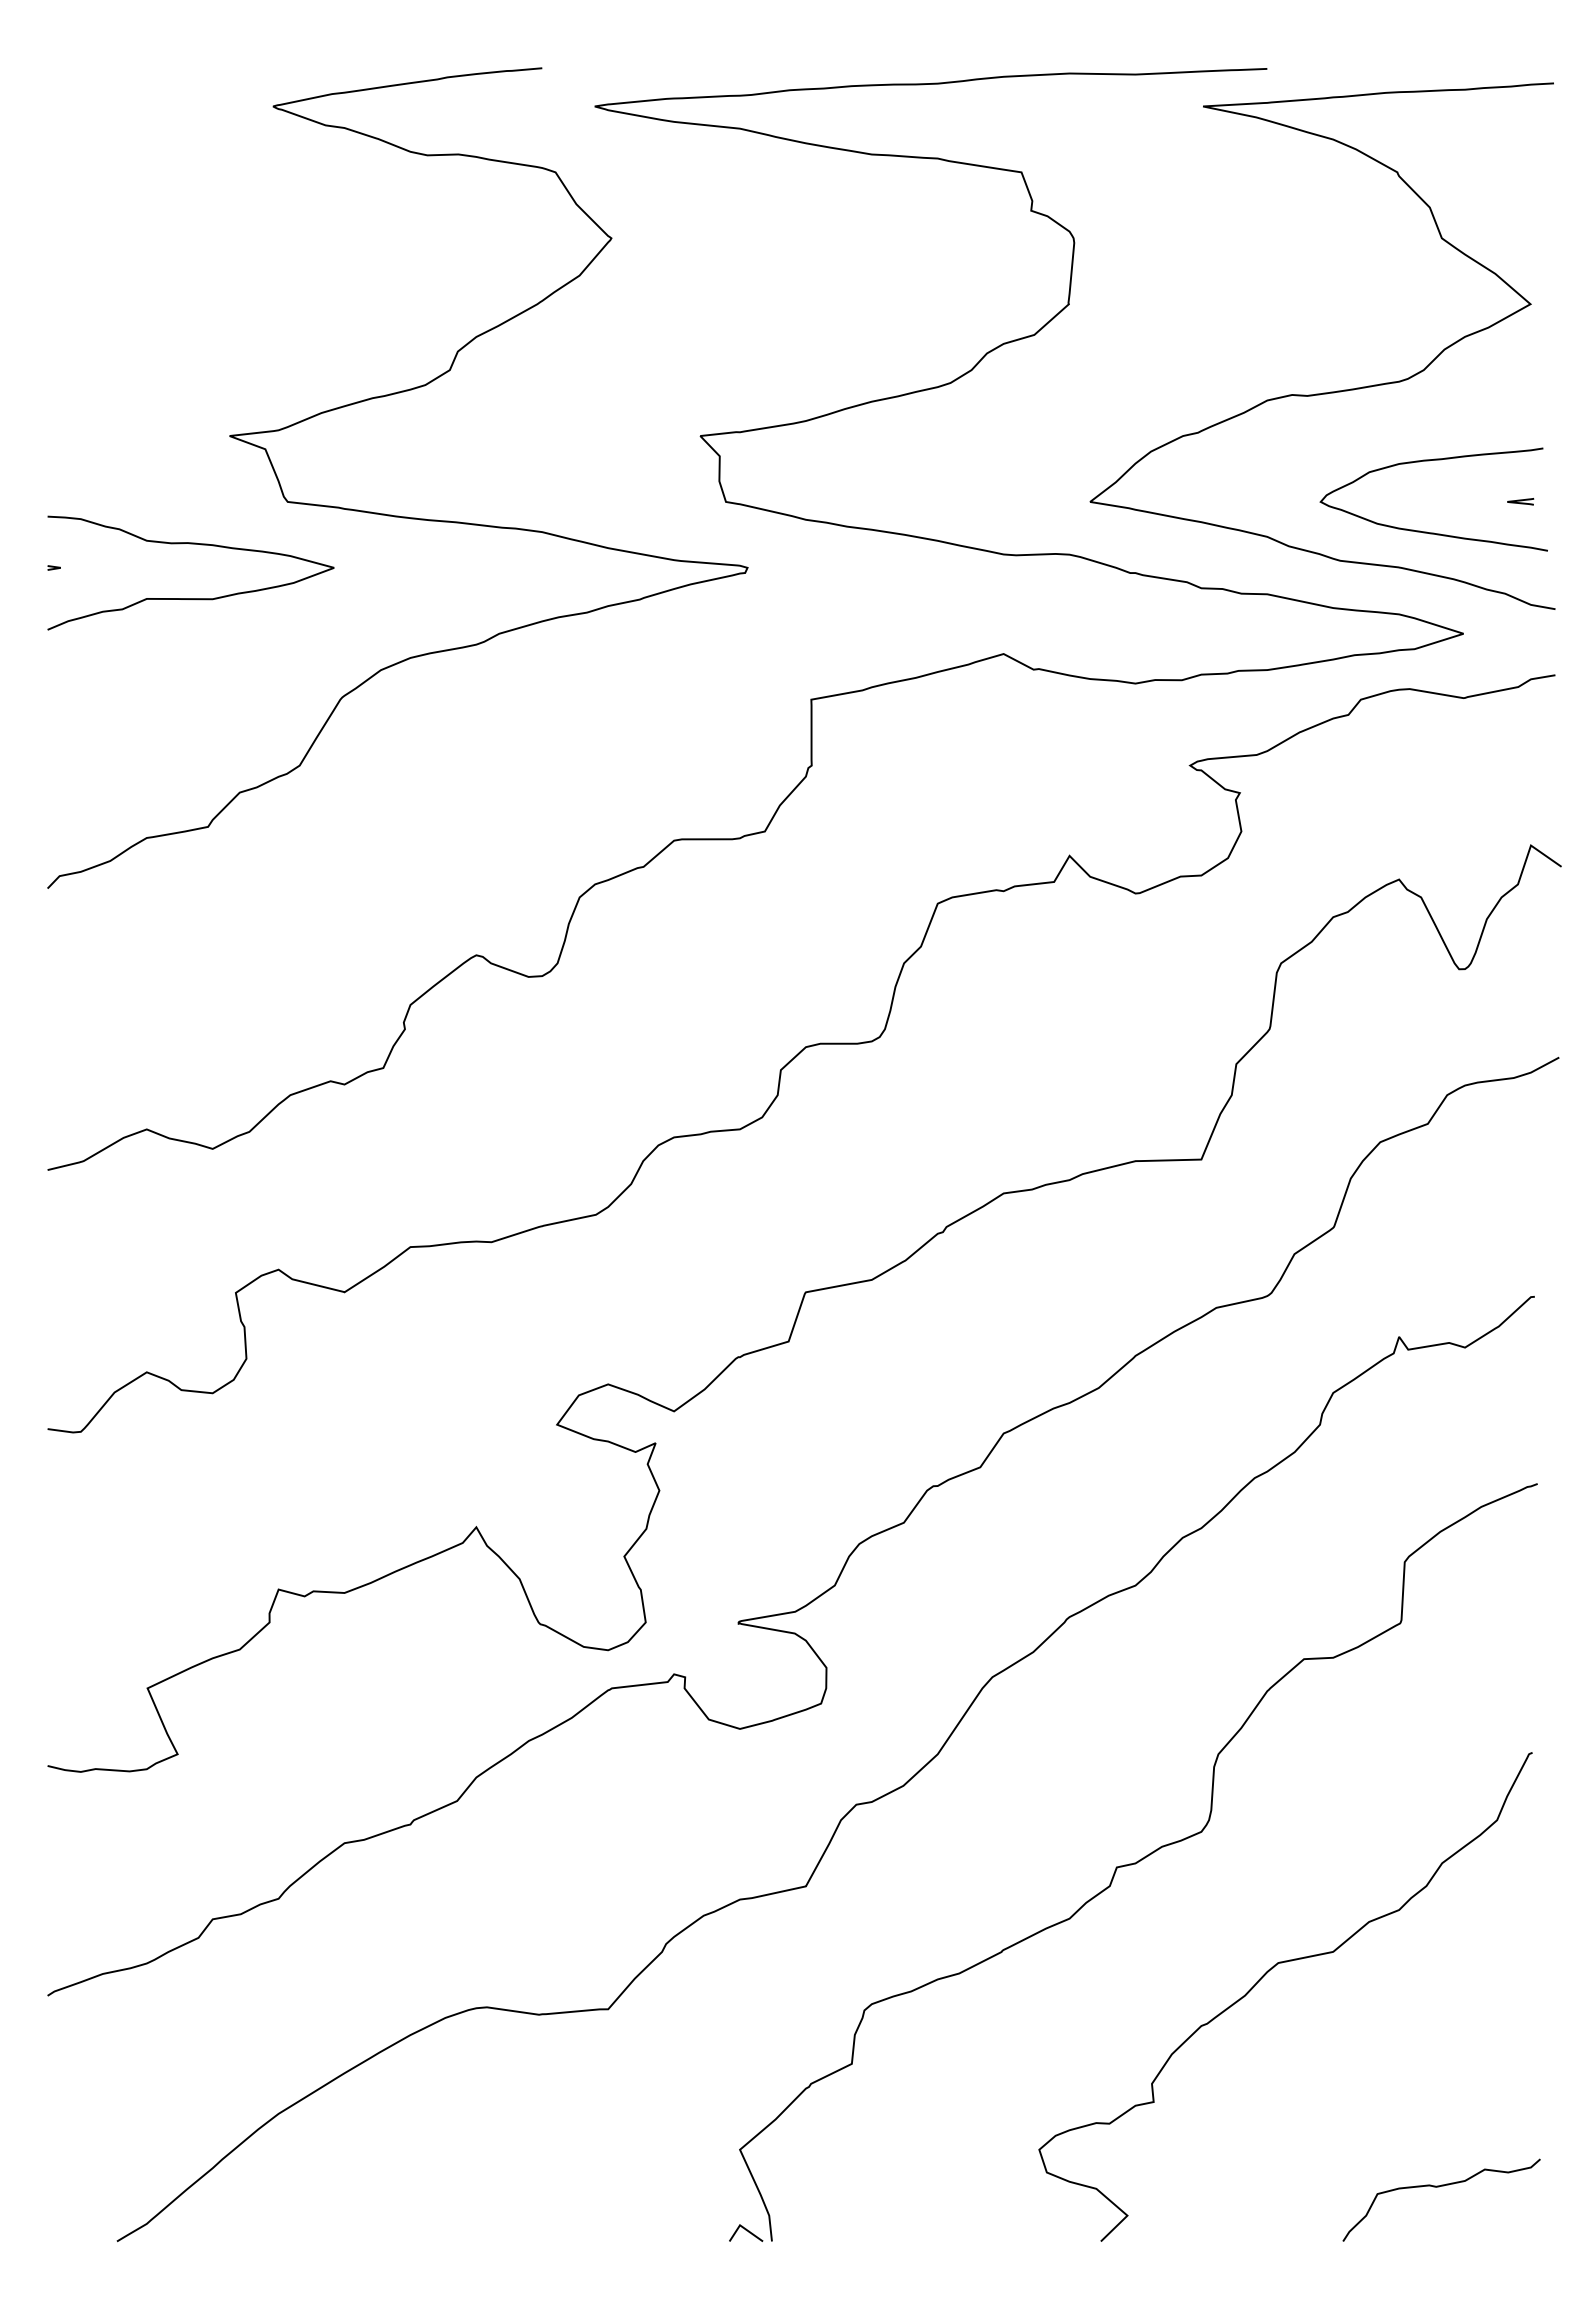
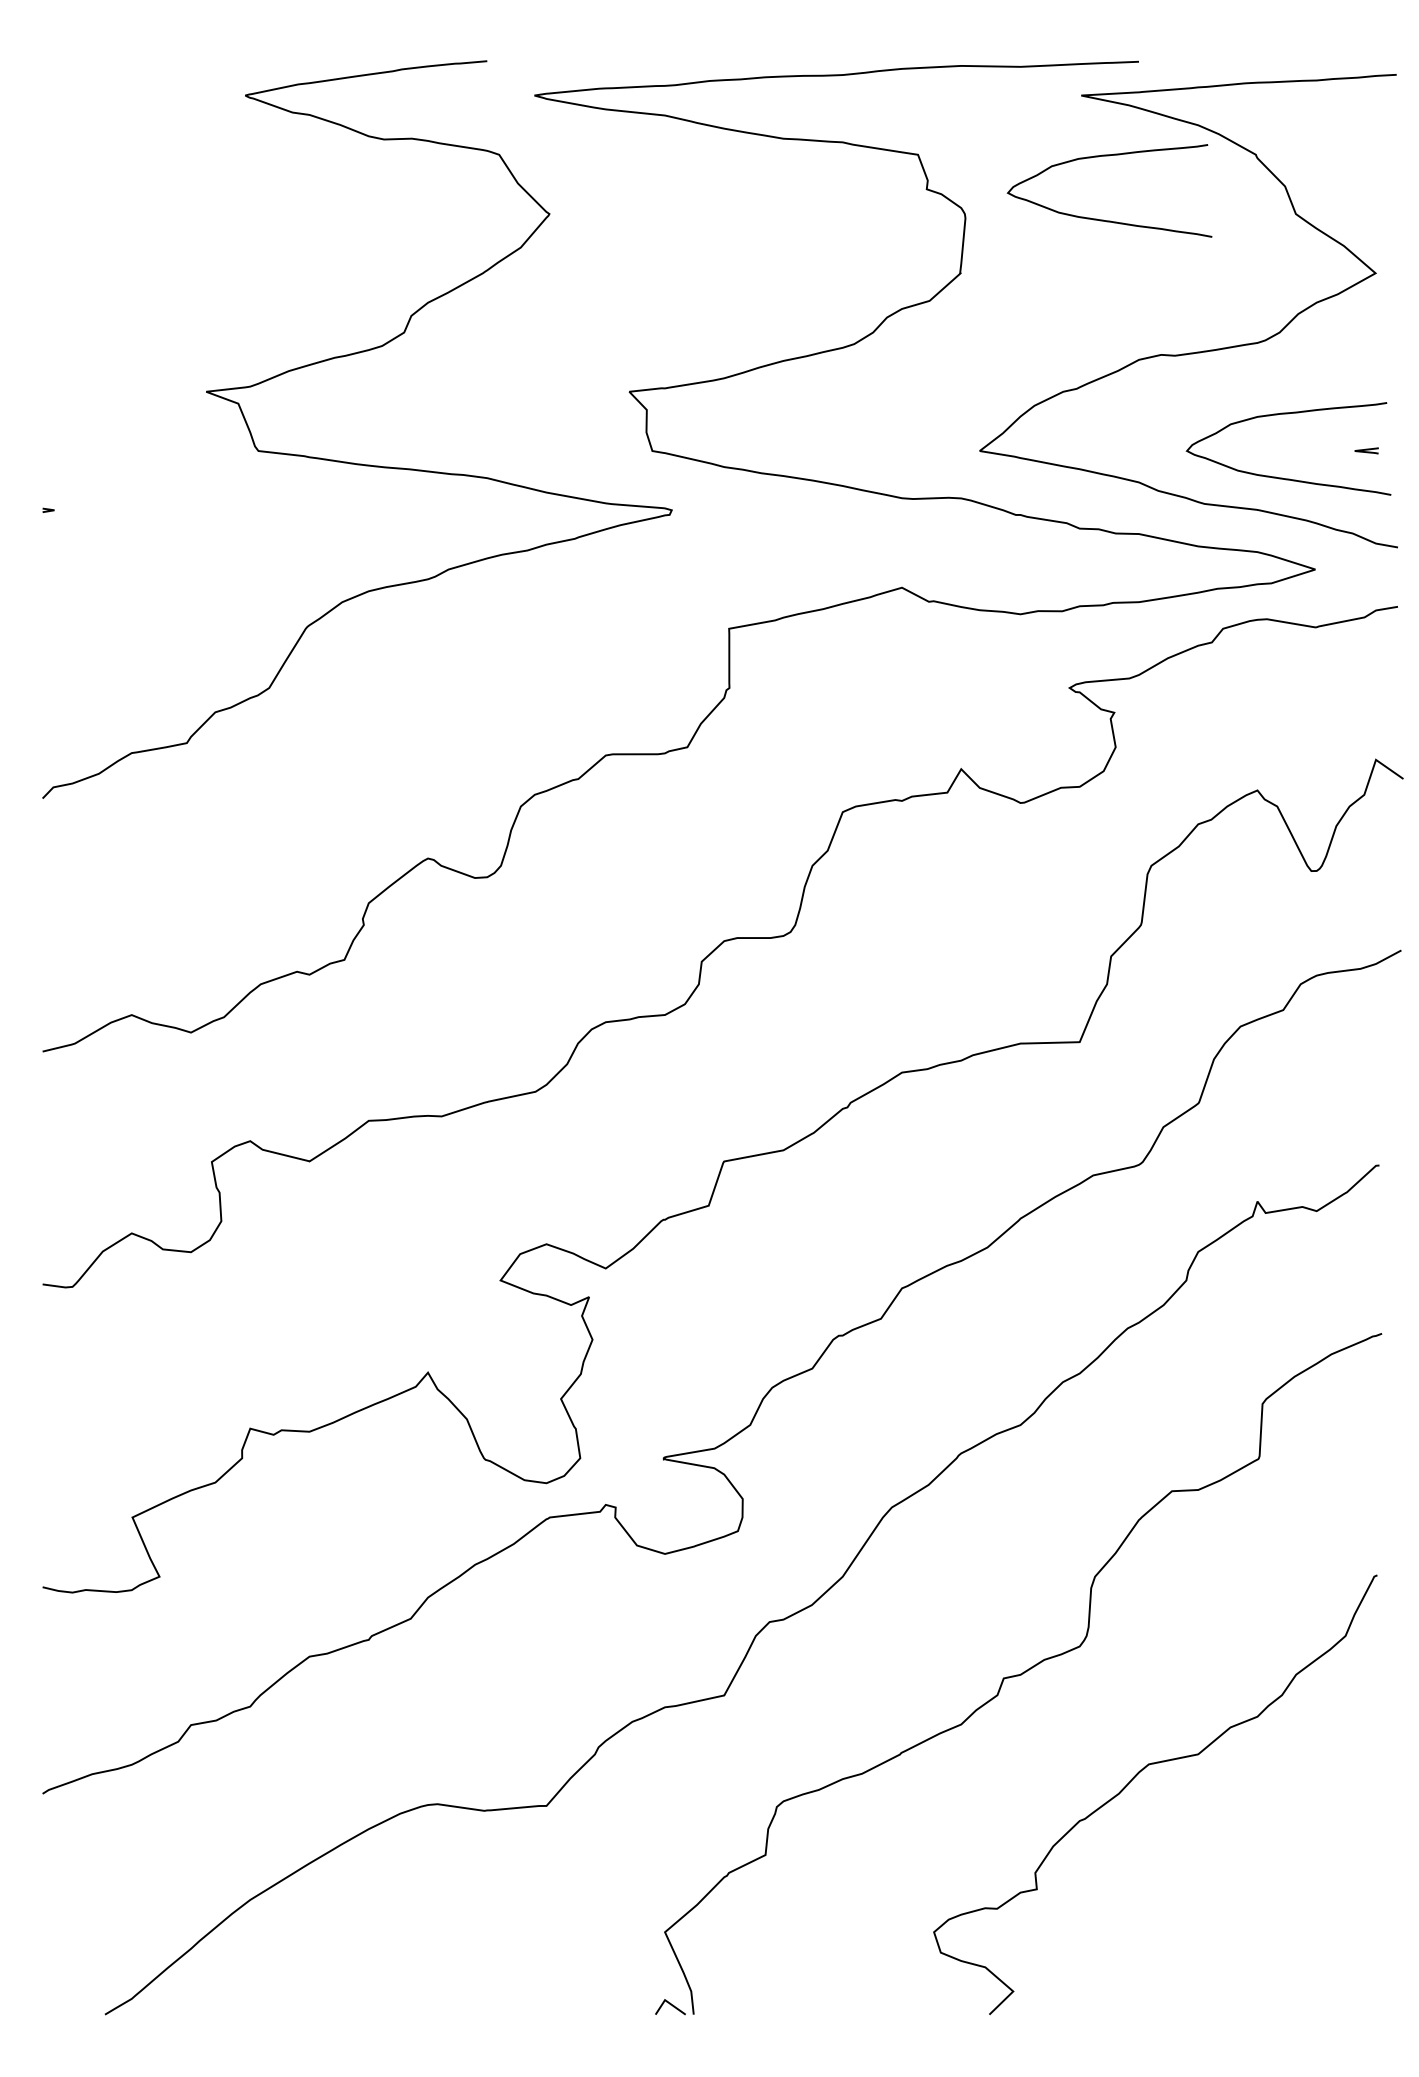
curve: (1227, 244) -> (1103, 219), added
curve: (190, 598) -> (171, 537), removed
curve: (1438, 2187) -> (1292, 1966), removed

